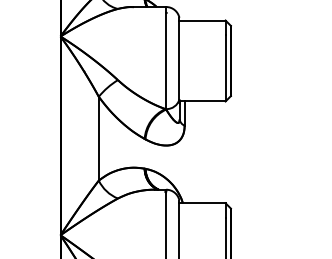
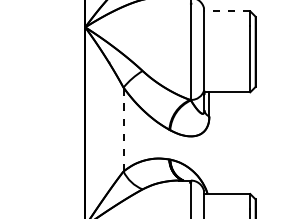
line: (202, 20) -> (227, 11), solid -> dashed
line: (98, 138) -> (123, 129), solid -> dashed

